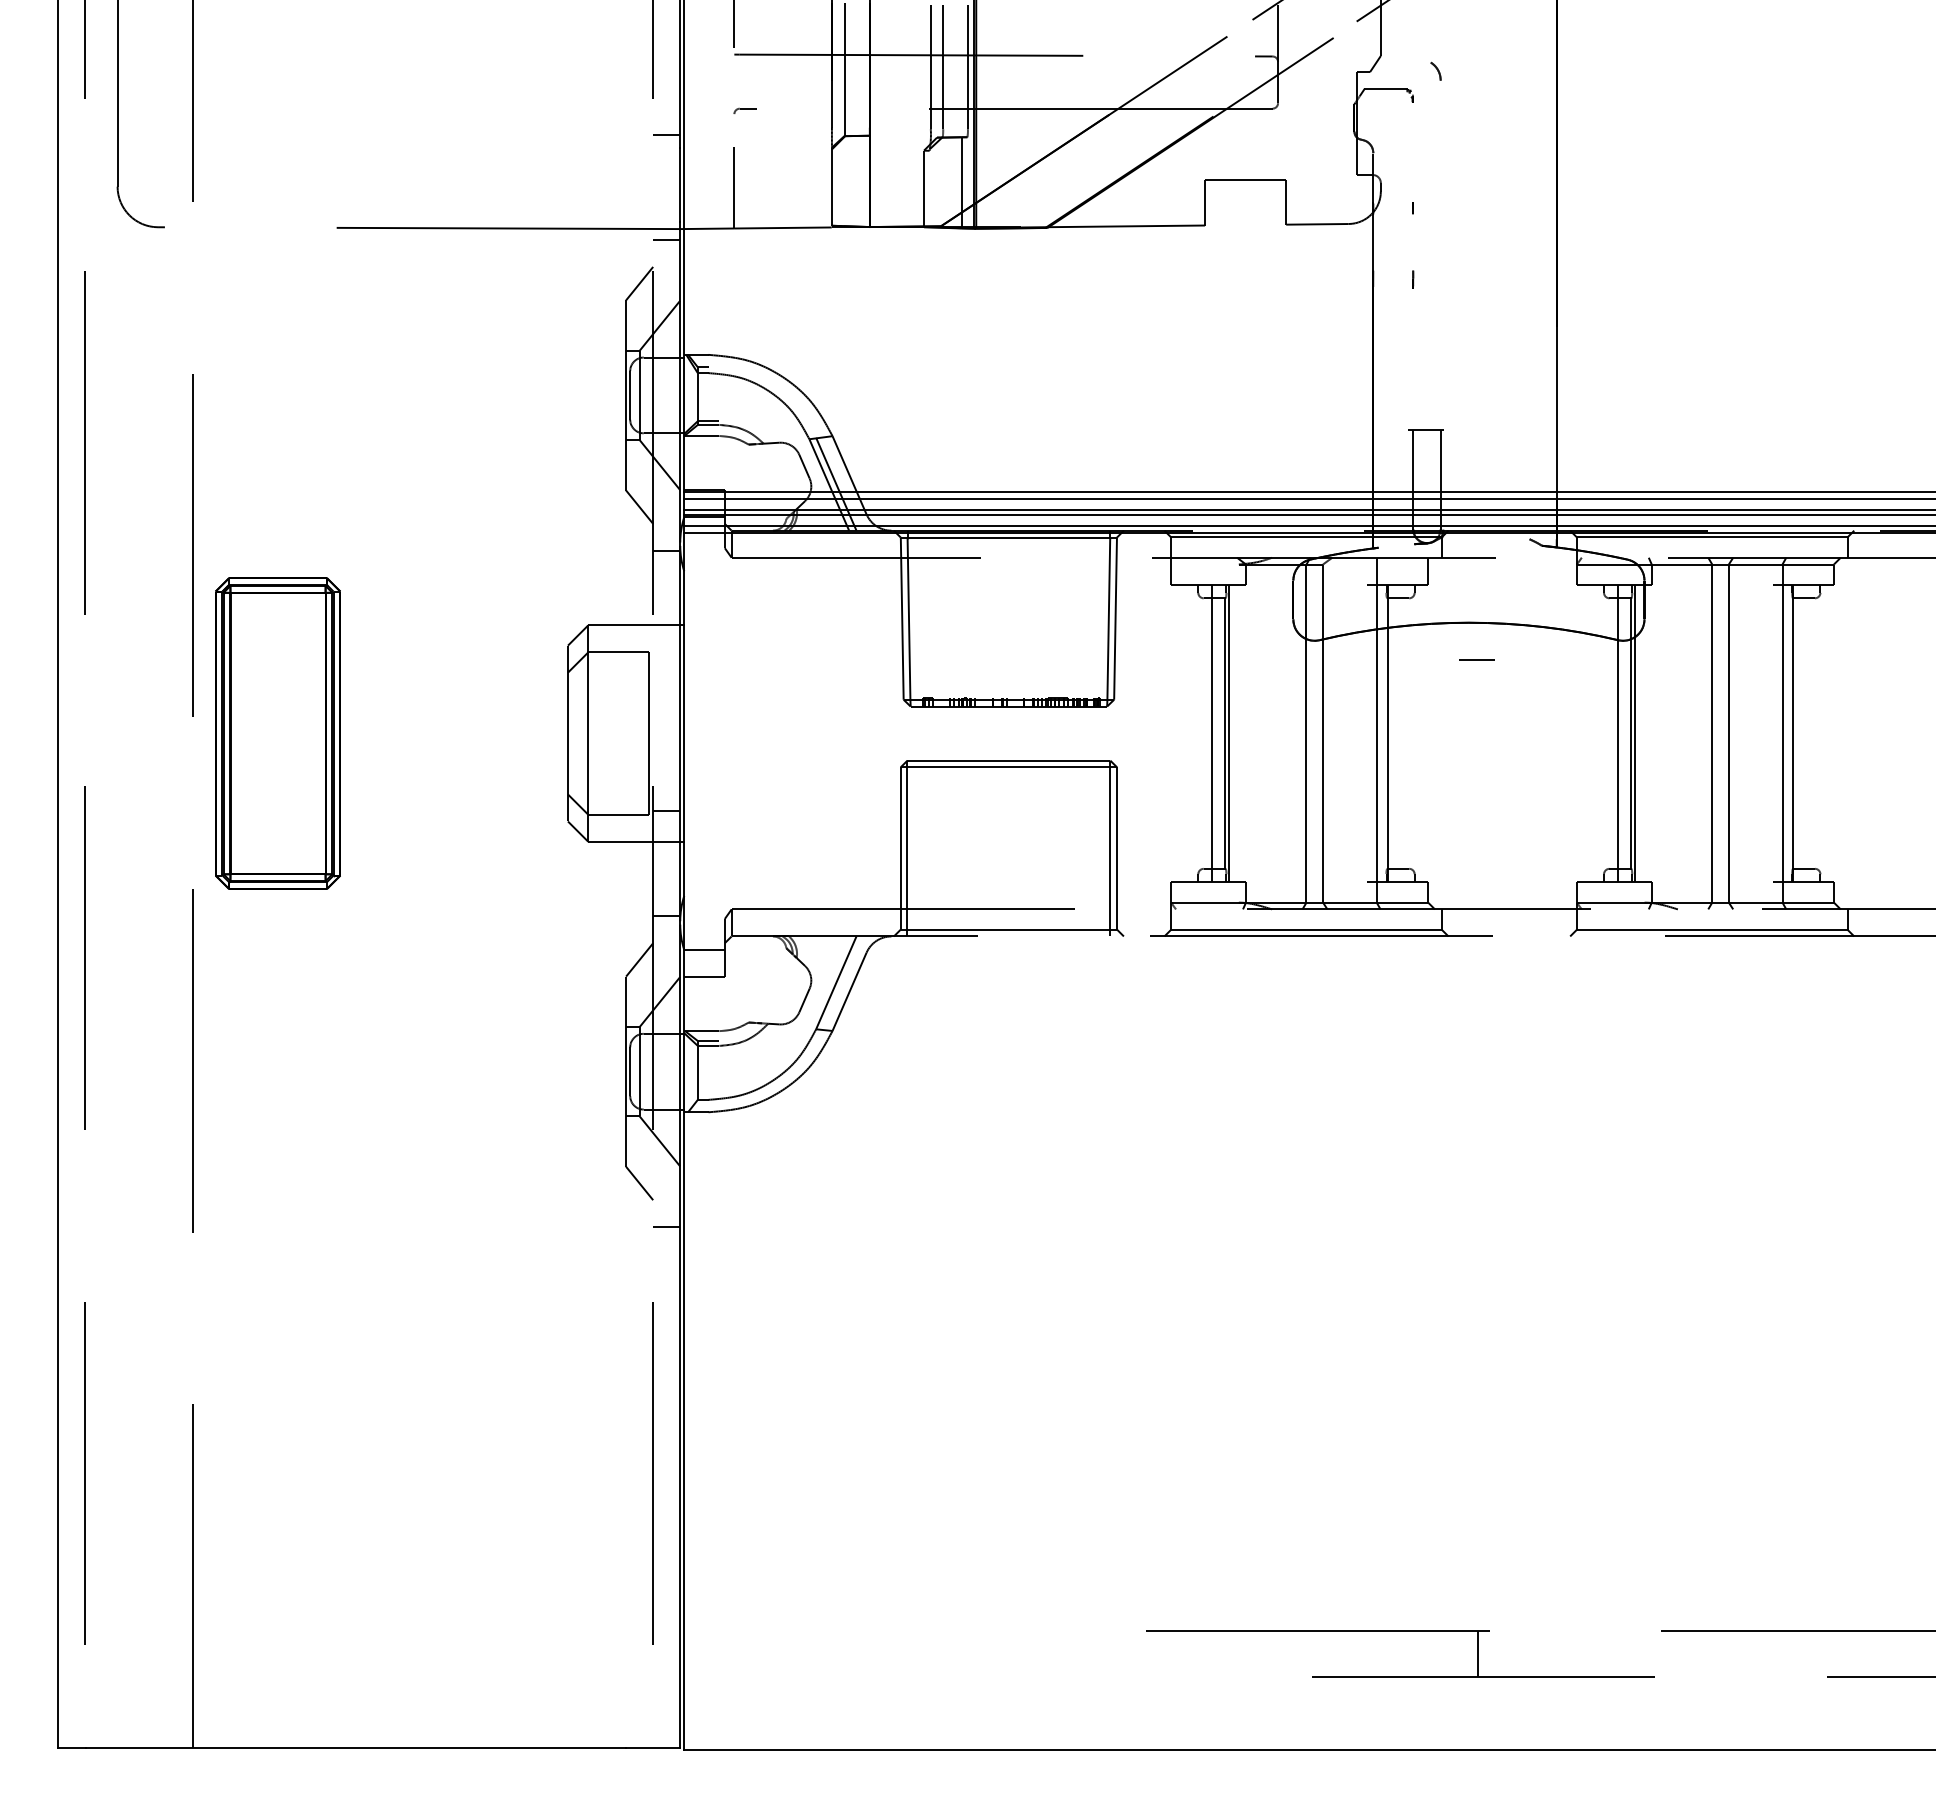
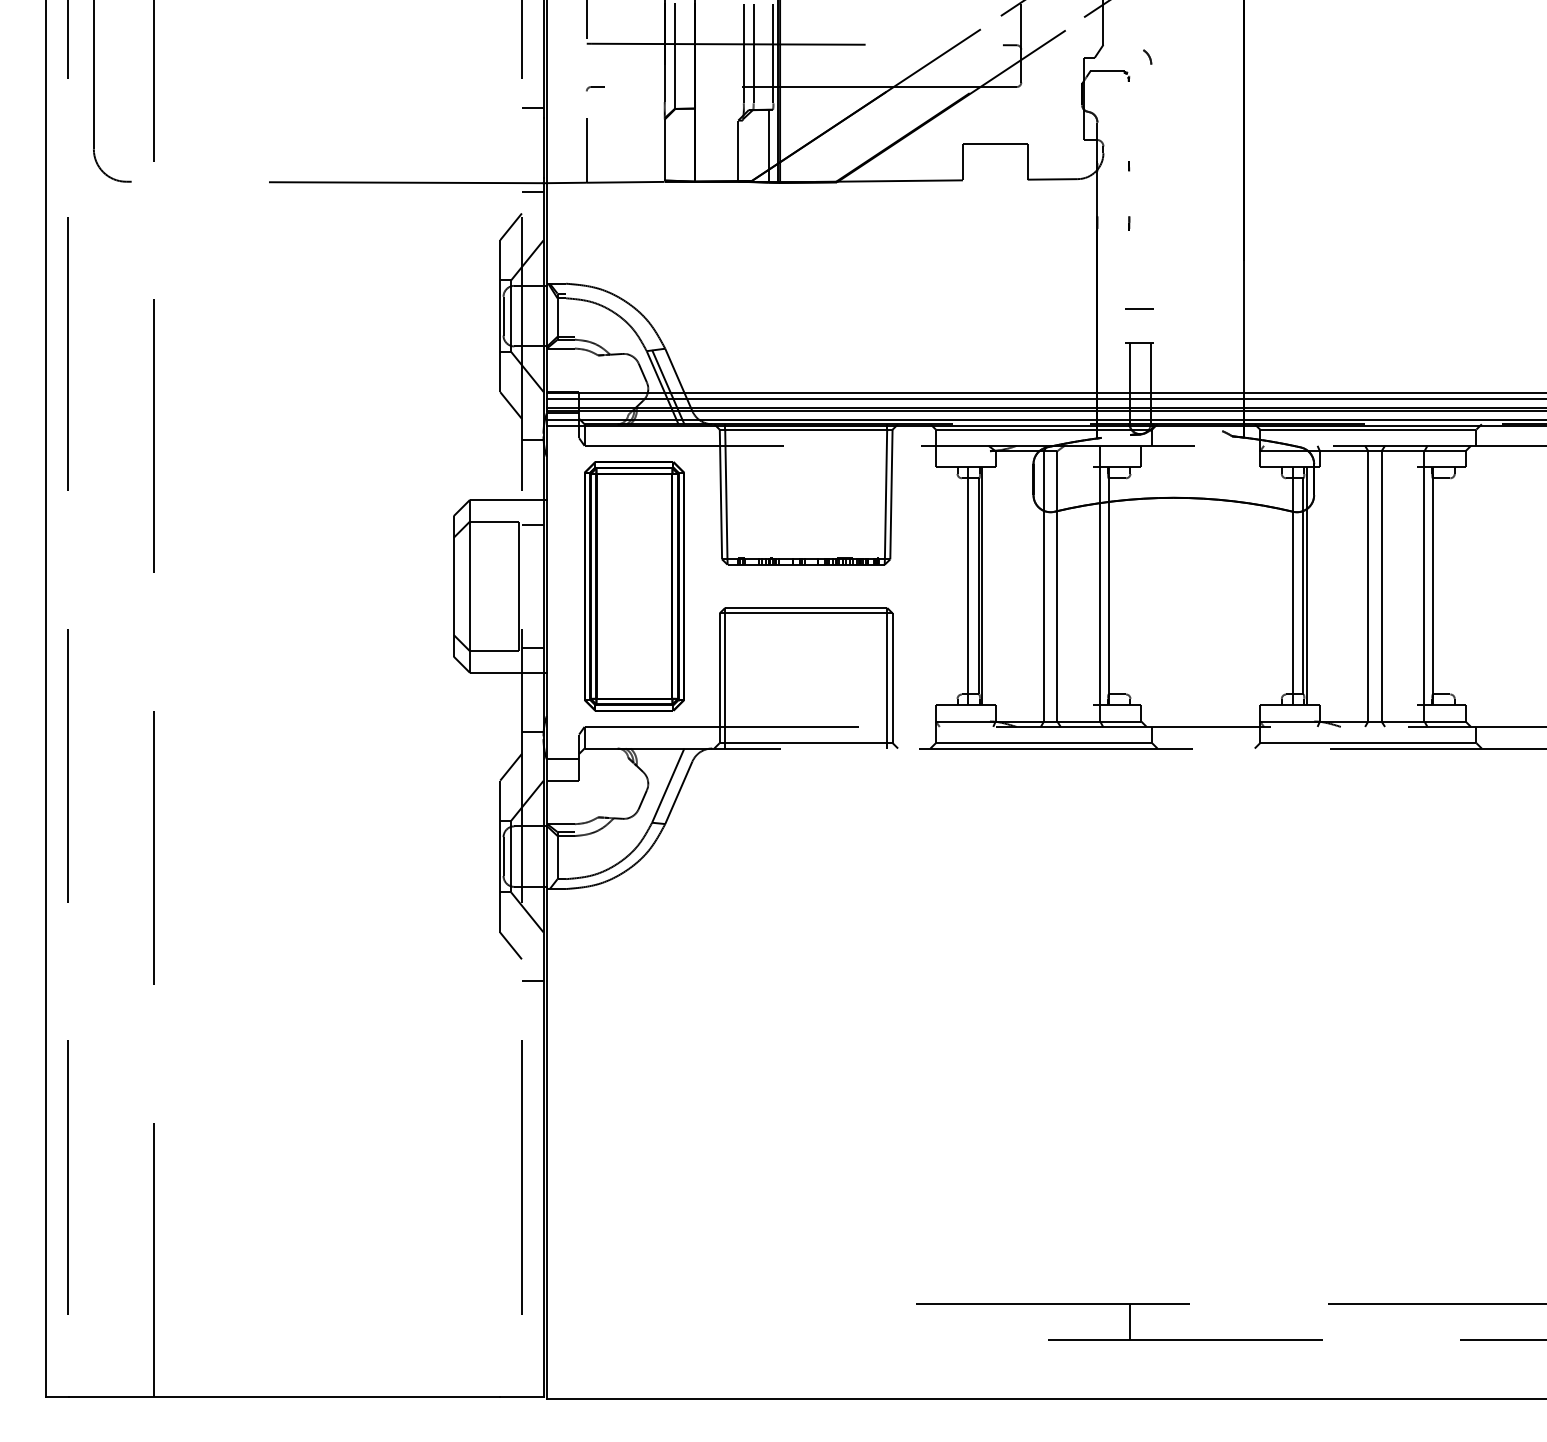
line: (666, 656) -> (532, 524), added
line: (1476, 659) -> (1139, 308), moved
part: (277, 733) -> (634, 586), moved
line: (1477, 1653) -> (1130, 1321), moved

